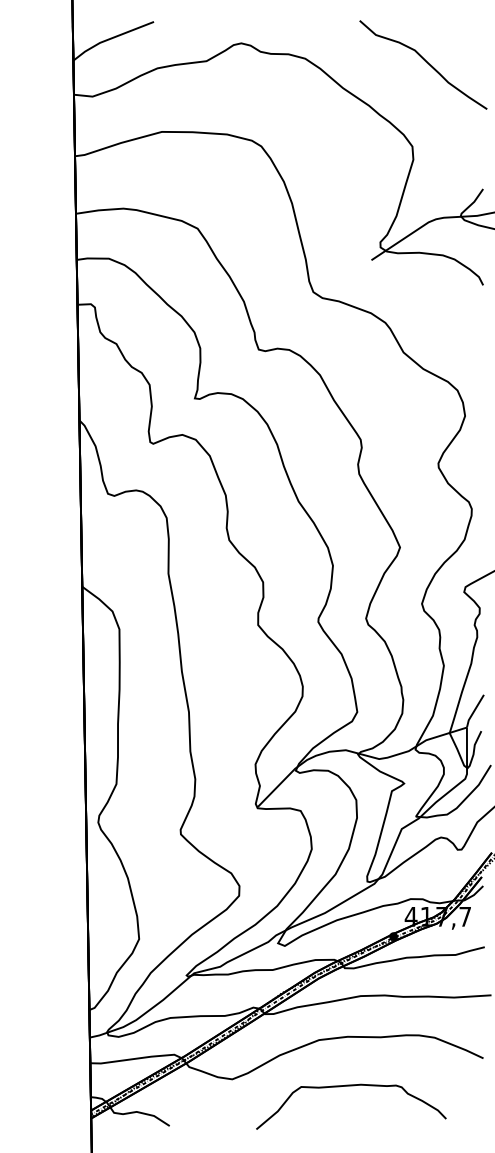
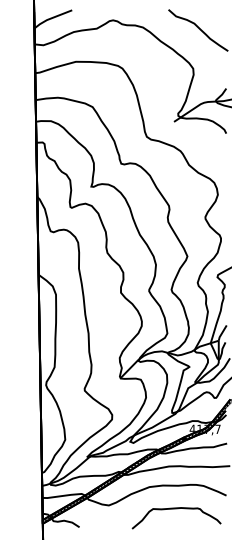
curve: (351, 1087) -> (176, 509), moved

